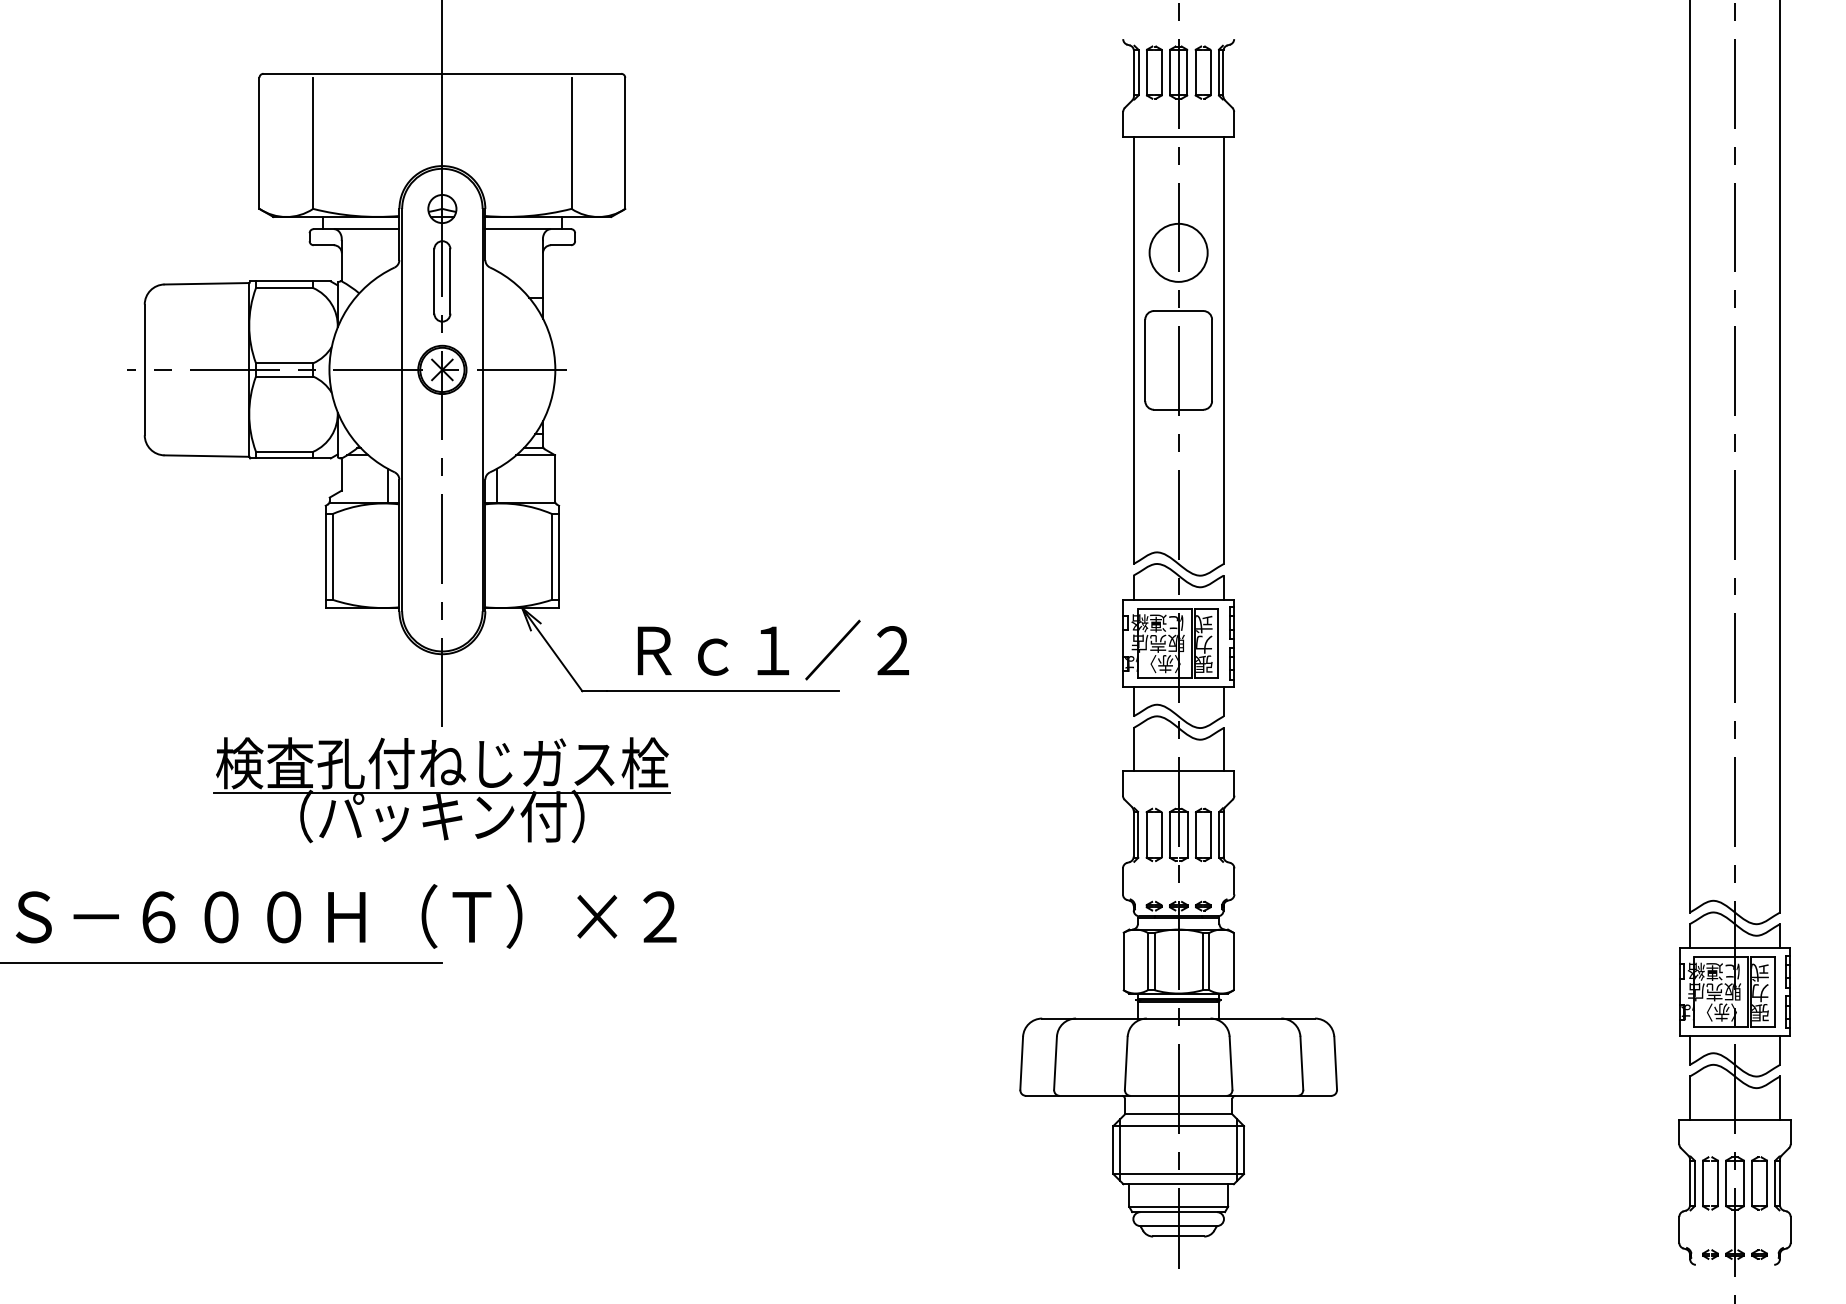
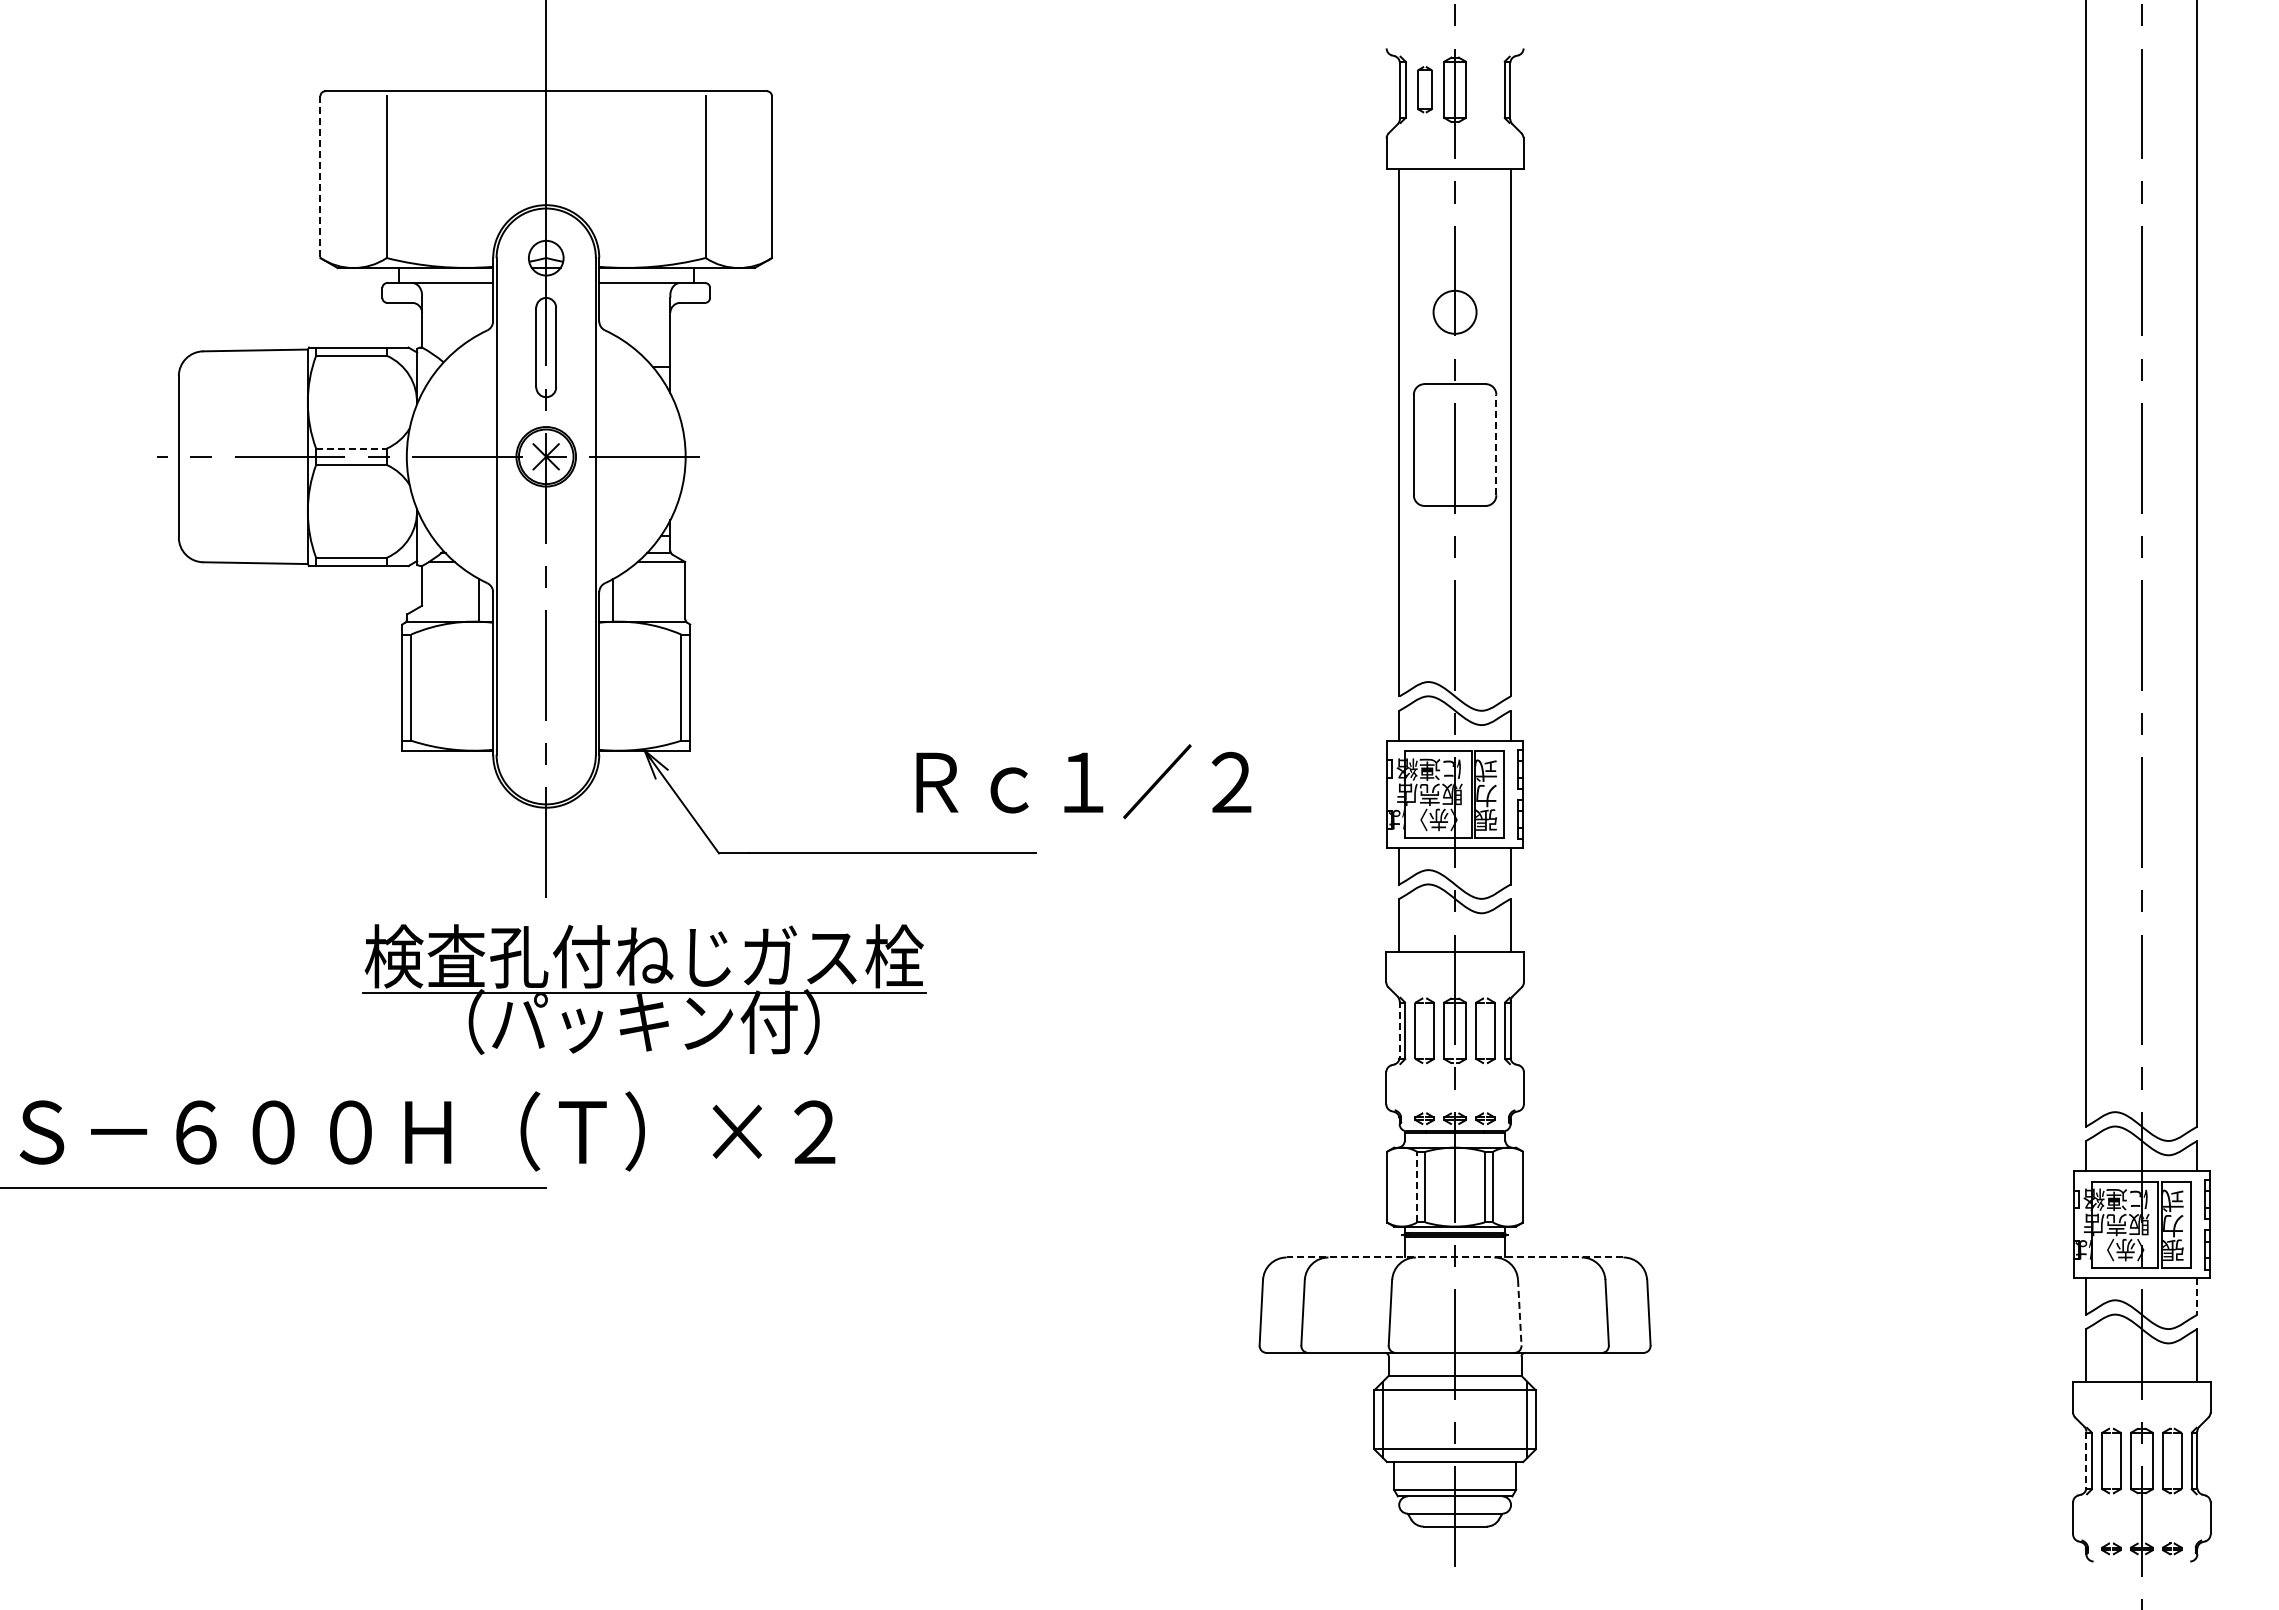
part: (1153, 72) -> (1424, 89), size x0.7
part: (1196, 72) -> (1476, 89), removed
line: (259, 143) -> (320, 177), solid -> dashed
circle: (1178, 253) -> (1454, 312), size x0.6
line: (1212, 359) -> (1496, 444), solid -> dashed
line: (285, 363) -> (352, 448), solid -> dashed
text: (773, 649) -> (1083, 781), moved
part: (442, 790) -> (644, 989), moved
line: (1133, 834) -> (1399, 1030), solid -> dashed
line: (1148, 961) -> (1417, 1186), solid -> dashed
line: (1178, 1018) -> (1454, 1257), solid -> dashed
line: (1780, 1050) -> (2197, 1297), solid -> dashed
line: (1230, 1063) -> (1519, 1312), solid -> dashed
line: (1690, 1183) -> (2086, 1460), solid -> dashed

